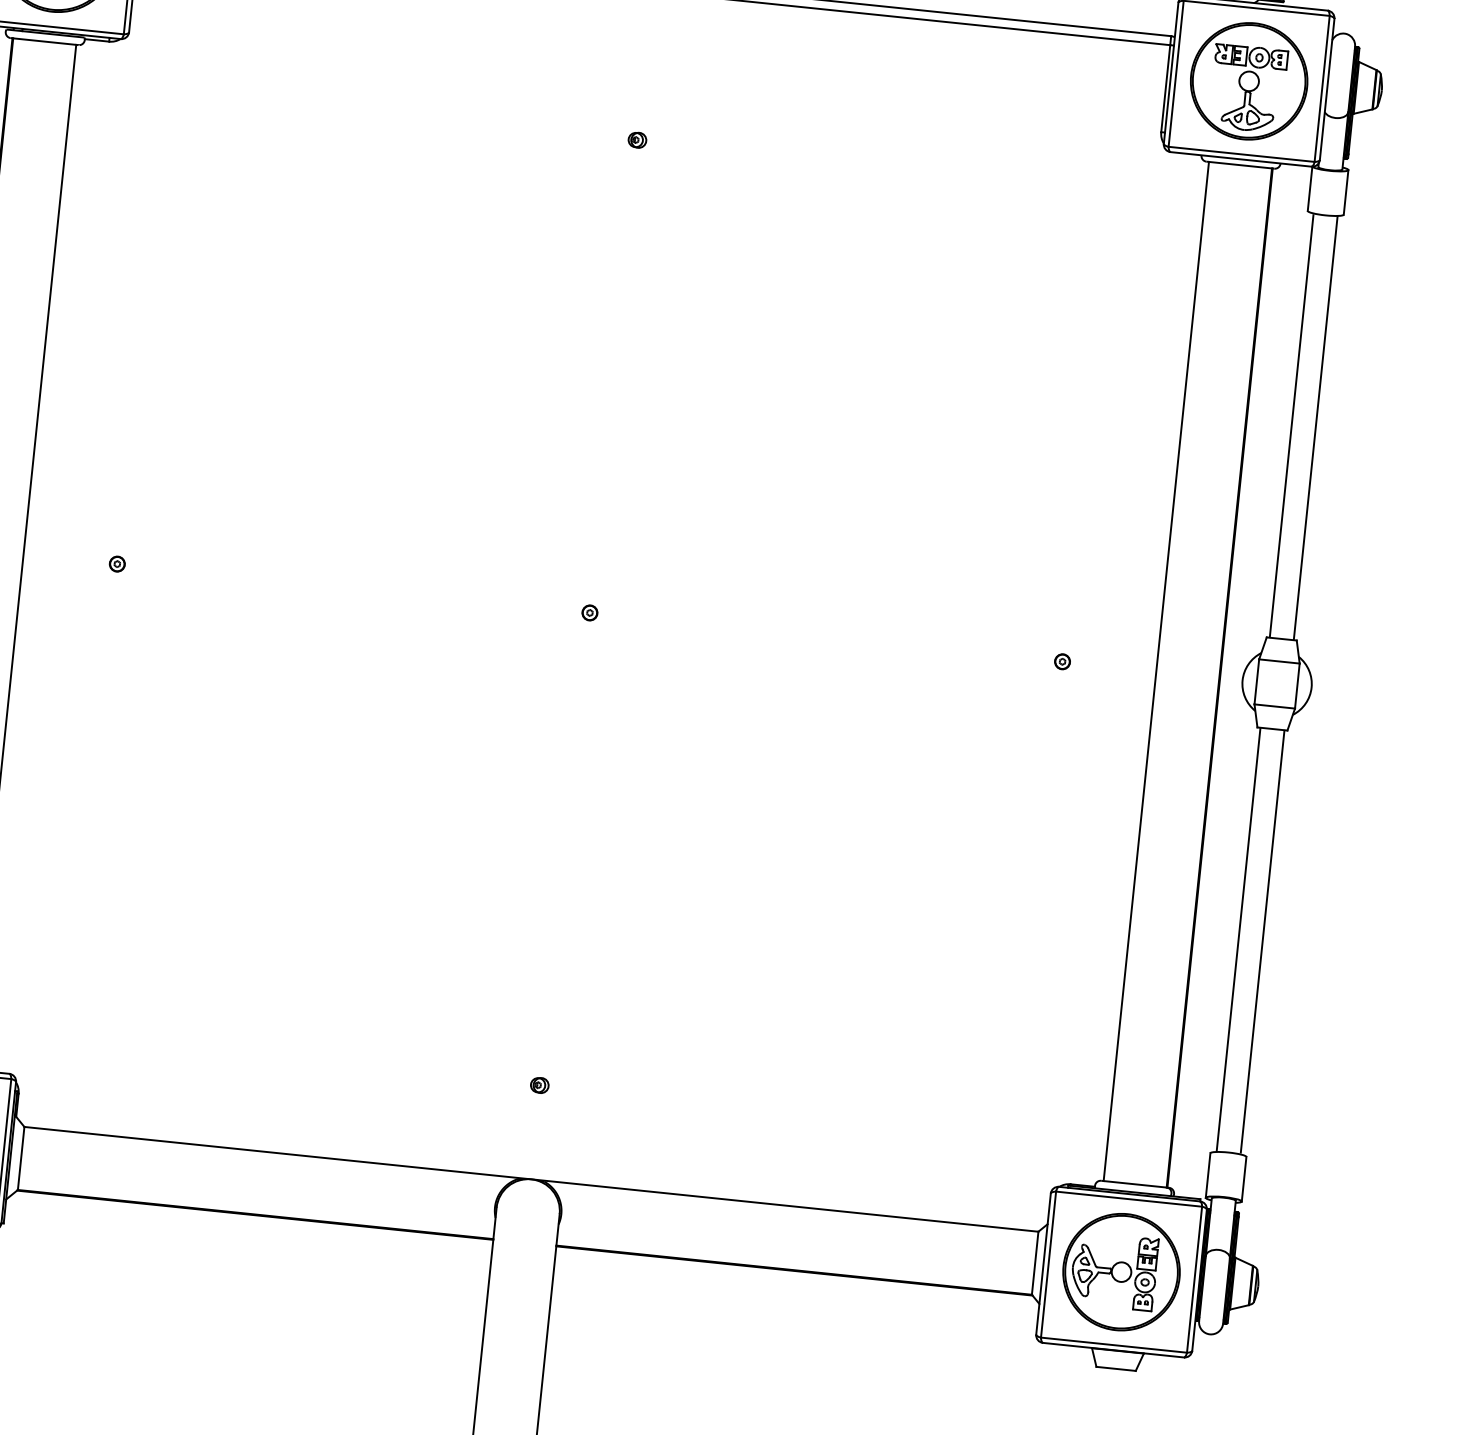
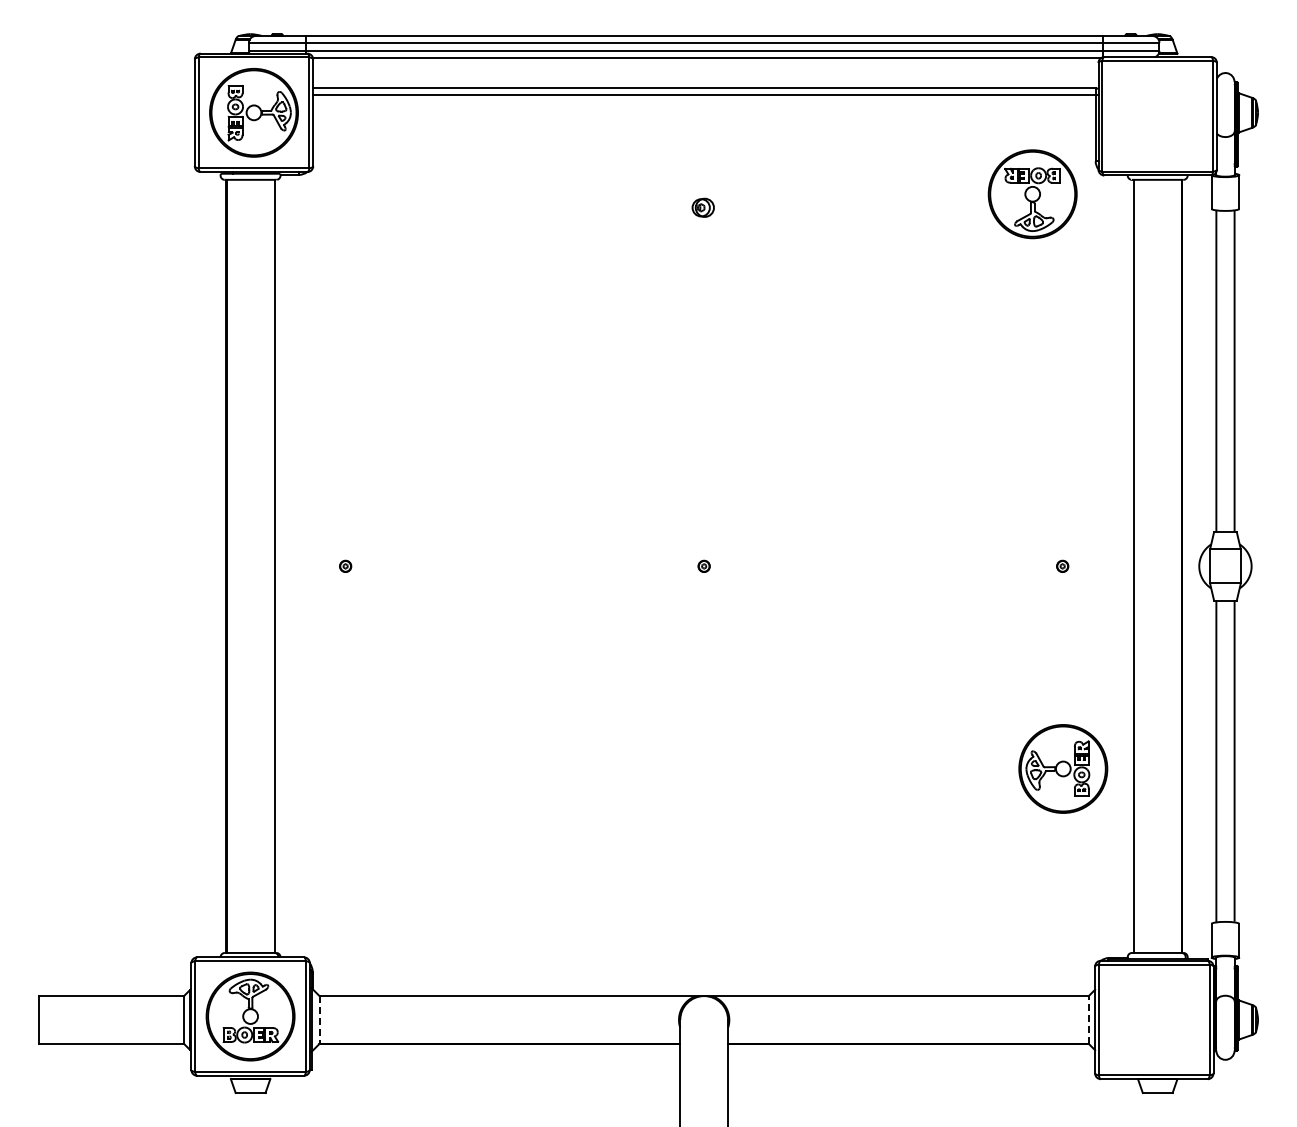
part: (1248, 81) -> (1032, 194), moved
part: (636, 139) -> (702, 207), size x1.6
part: (538, 1084) -> (702, 924), removed
line: (21, 1157) -> (319, 1019), solid -> dashed
line: (1034, 1262) -> (1088, 1019), solid -> dashed
part: (1121, 1271) -> (1063, 768), moved

